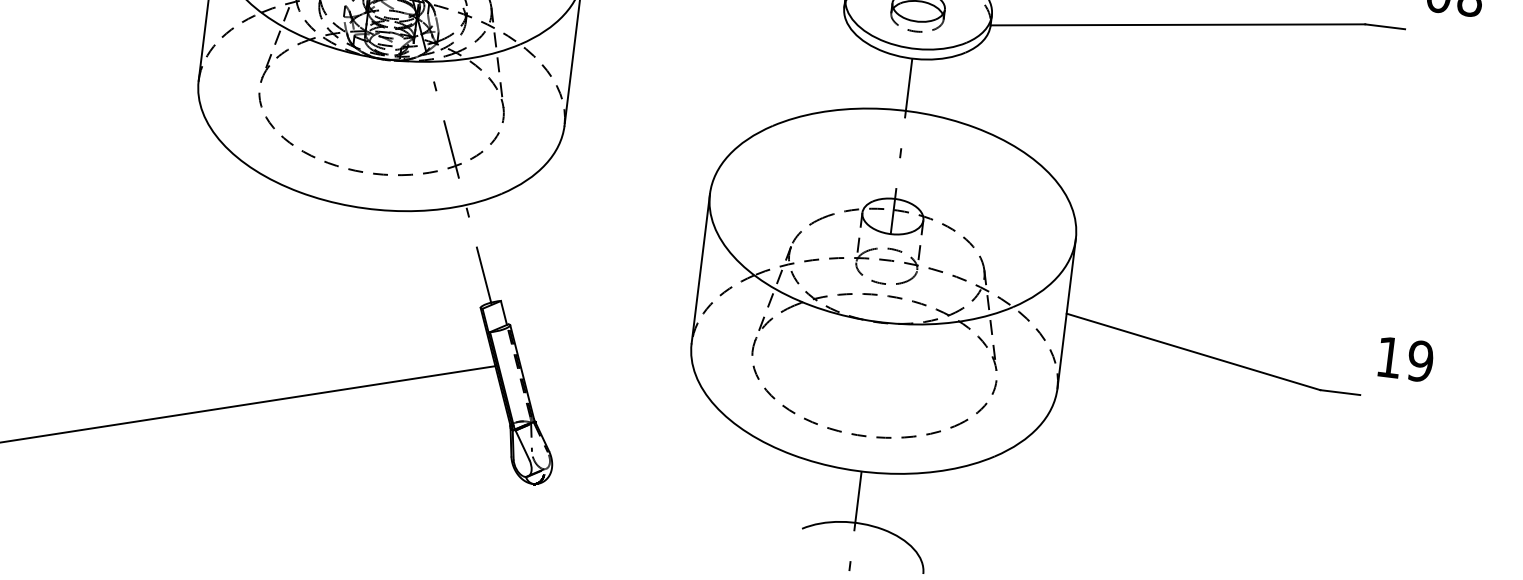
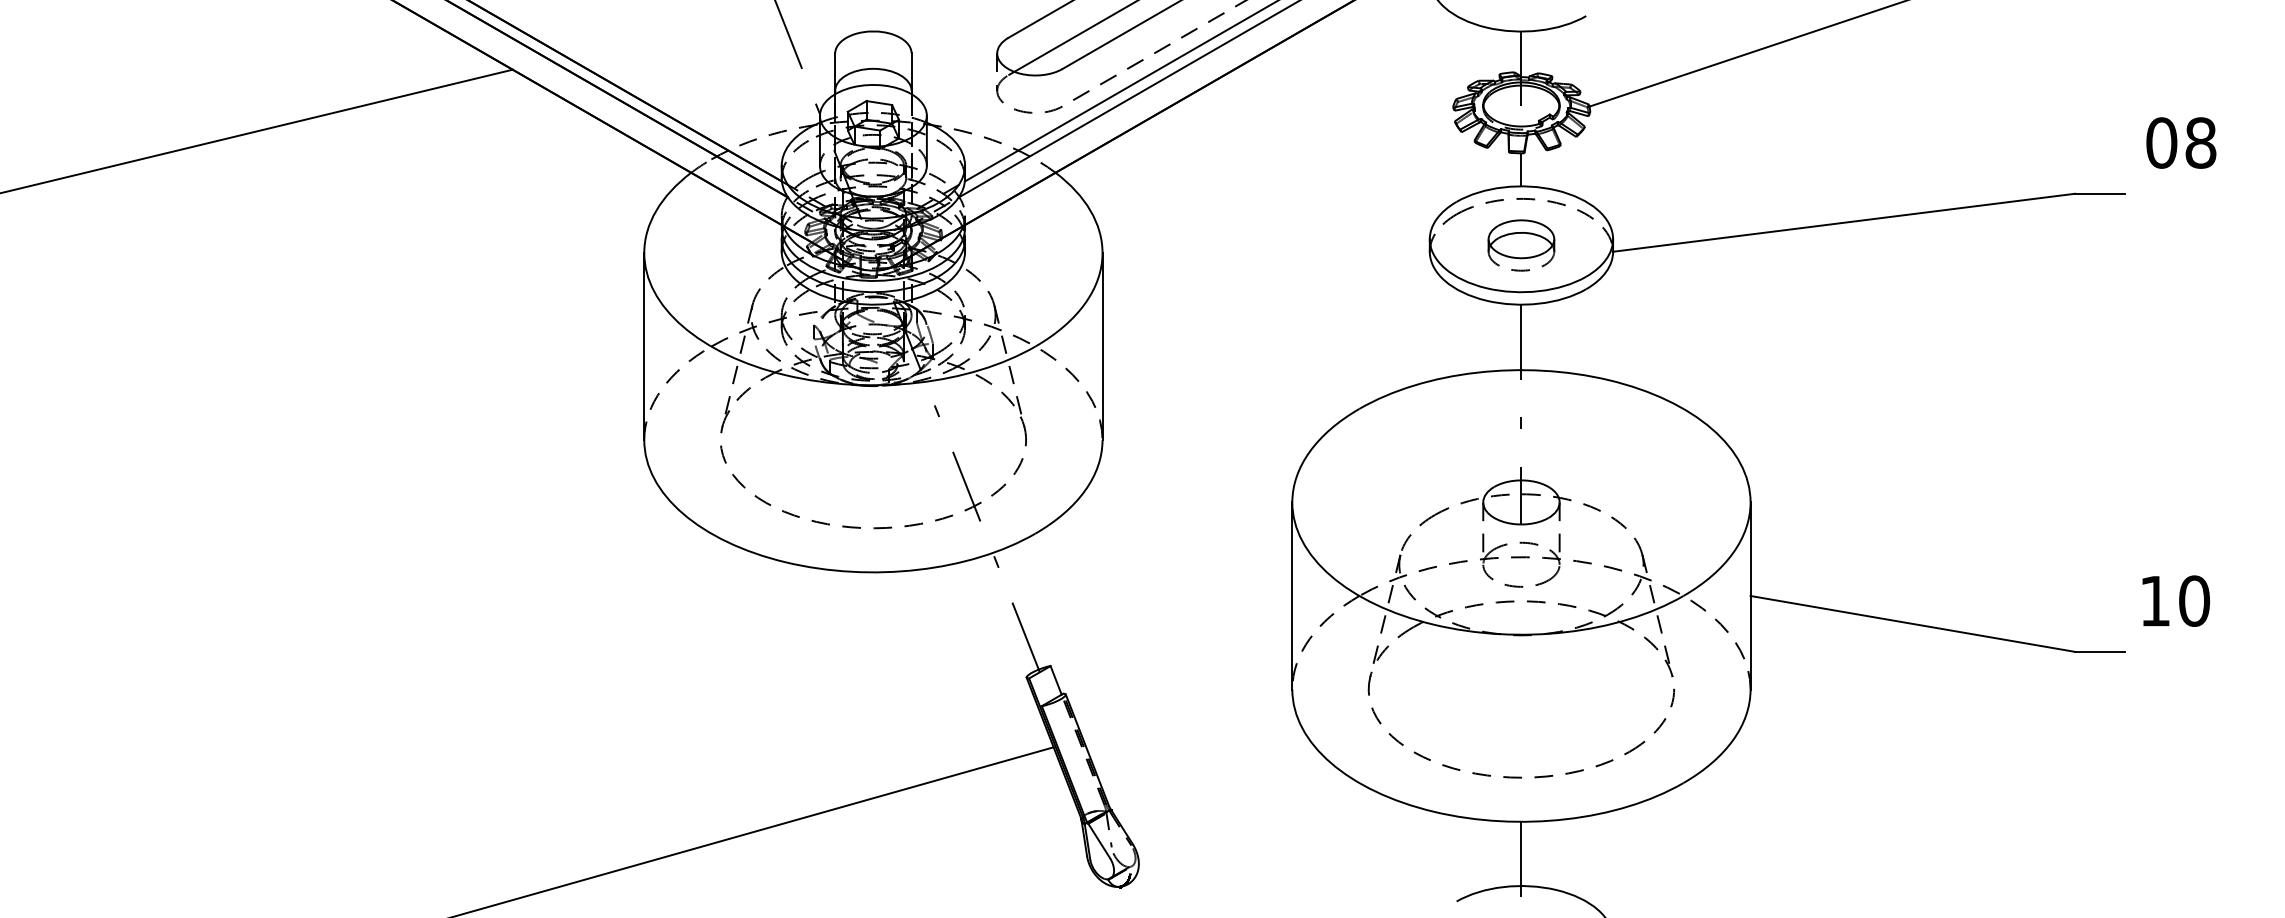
text: (1419, 360) -> (2193, 600), 19 -> 10

